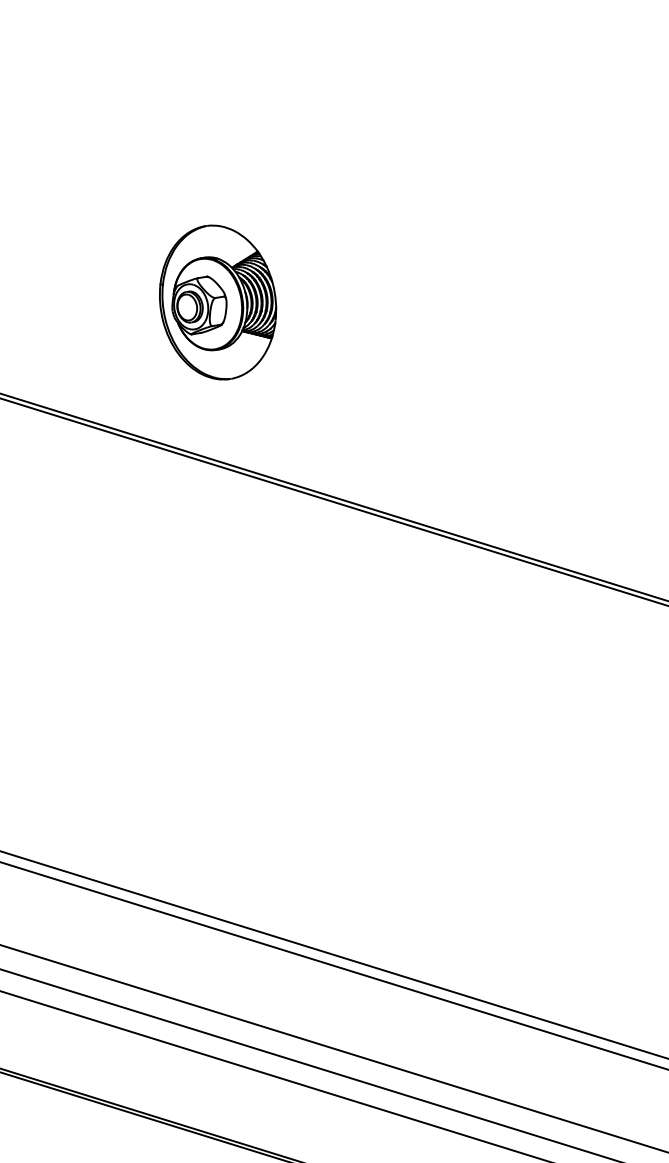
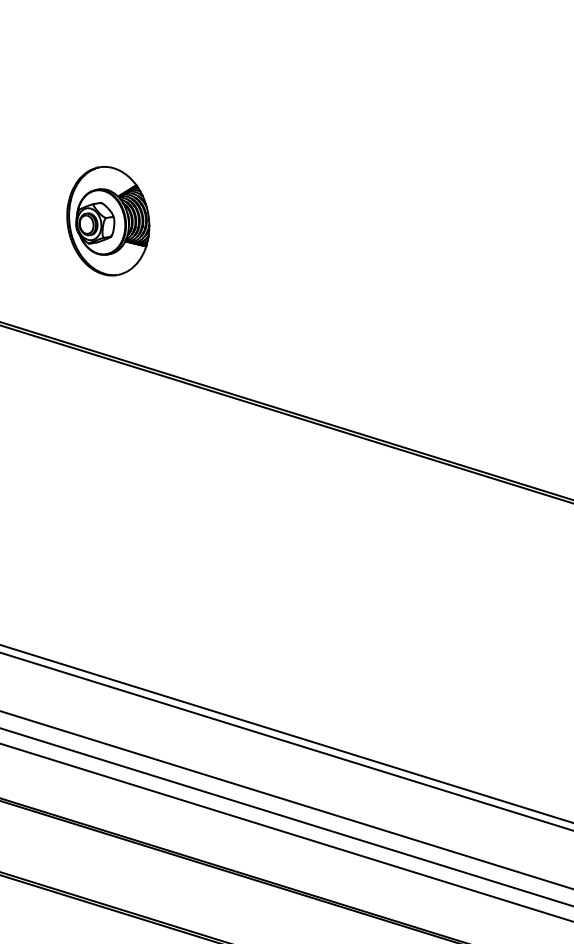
part: (218, 303) -> (108, 221), moved

